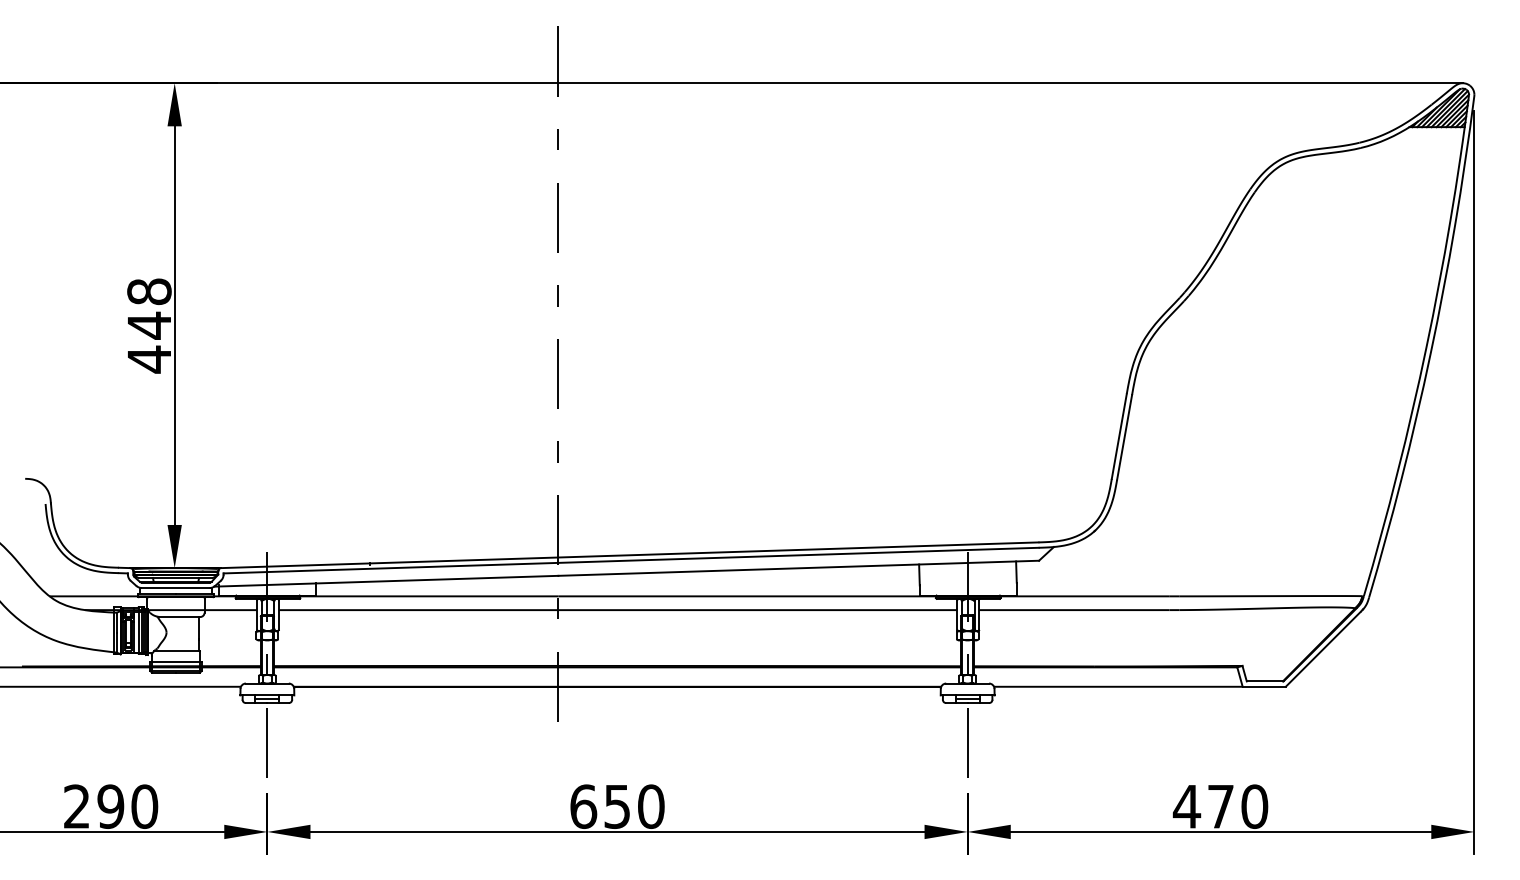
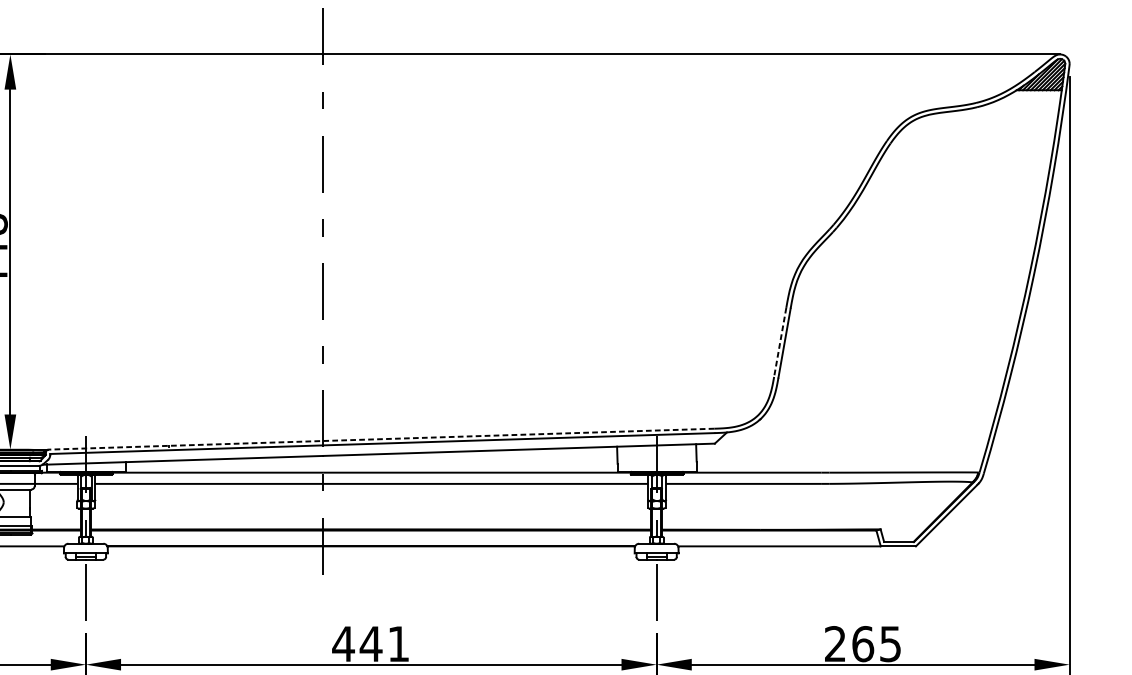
line: (1119, 437) -> (780, 343), solid -> dashed
line: (629, 555) -> (381, 439), solid -> dashed
text: (616, 806) -> (370, 643), 650 -> 441
text: (1220, 806) -> (862, 643), 470 -> 265

